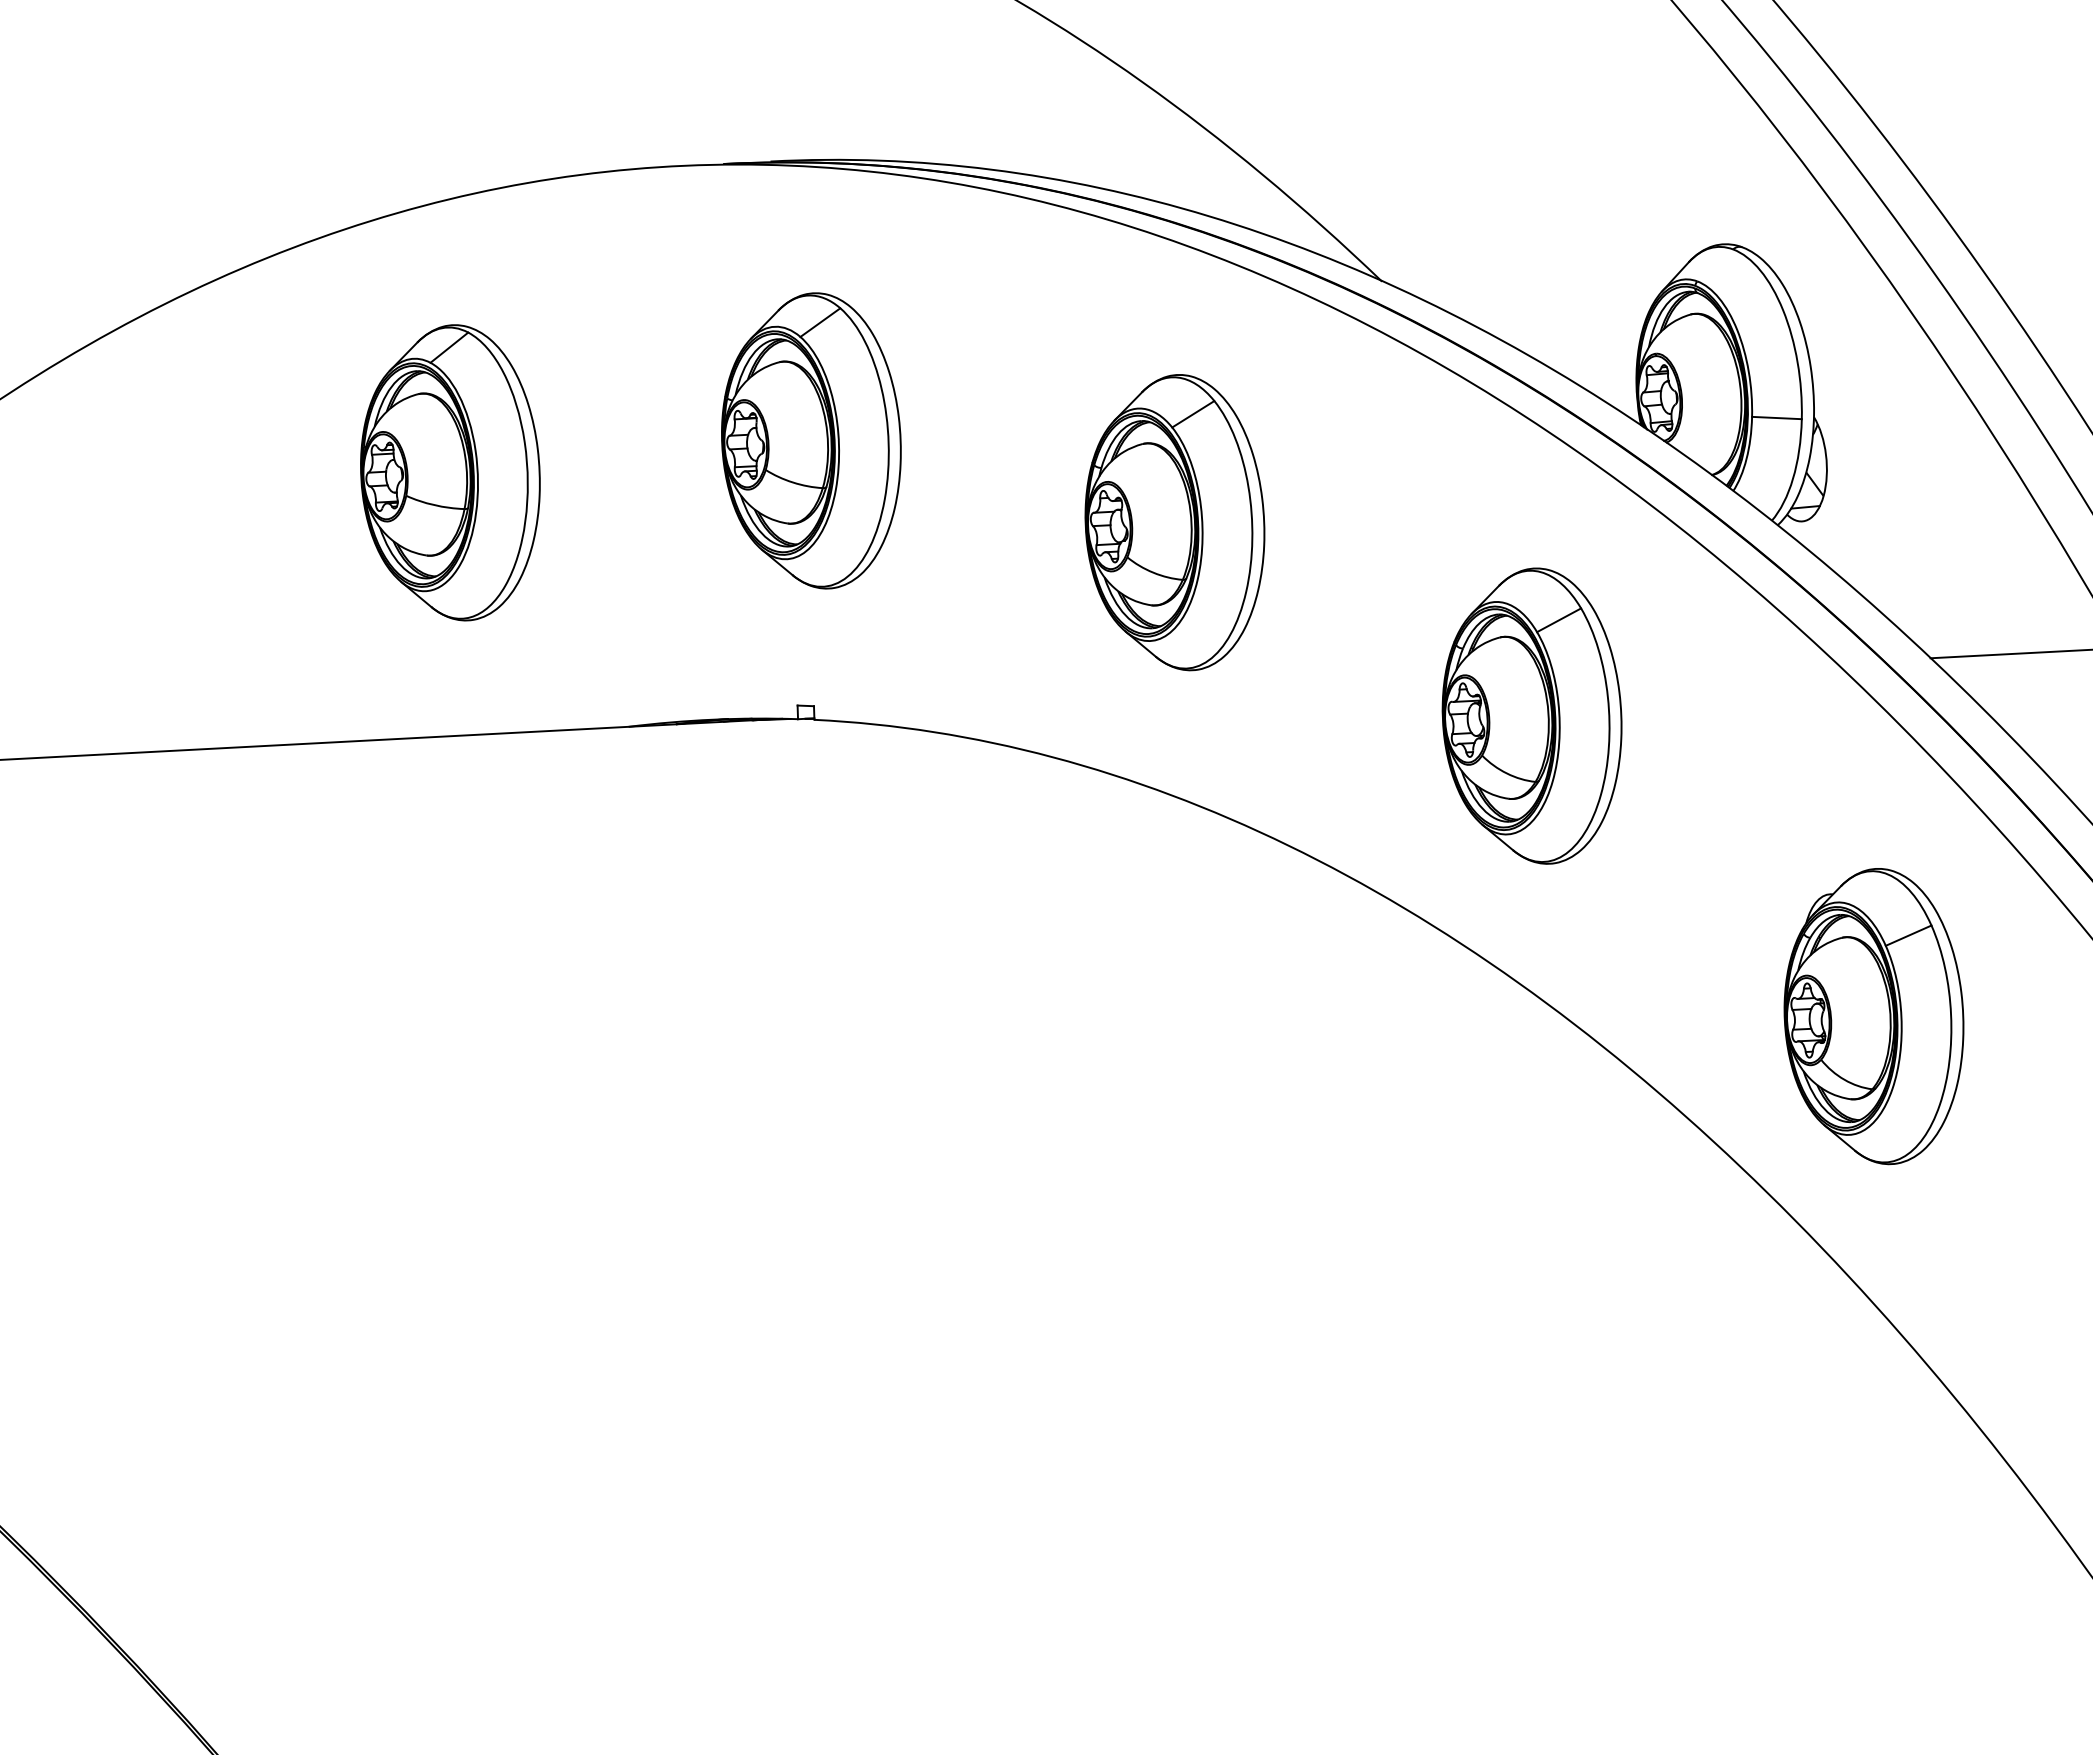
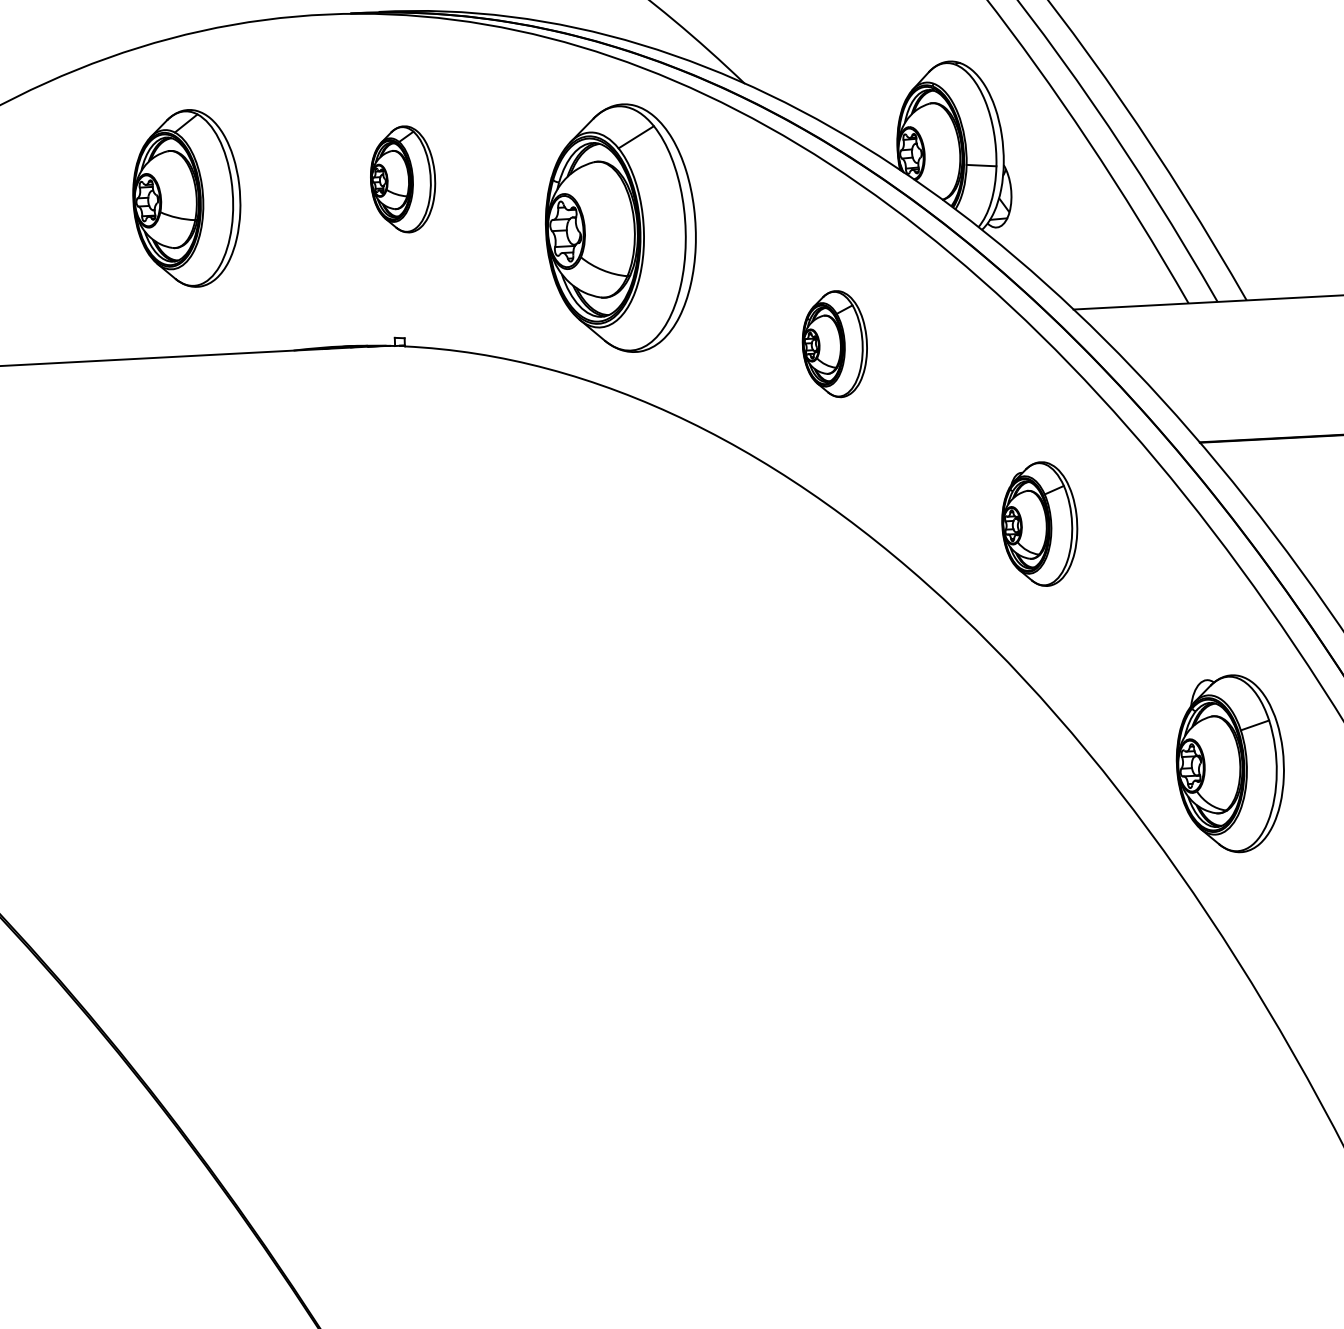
part: (810, 441) -> (402, 179), size x0.6
part: (1174, 522) -> (620, 228), size x1.4
part: (1531, 714) -> (834, 343), size x0.6
part: (1873, 1015) -> (1039, 523), size x0.7

